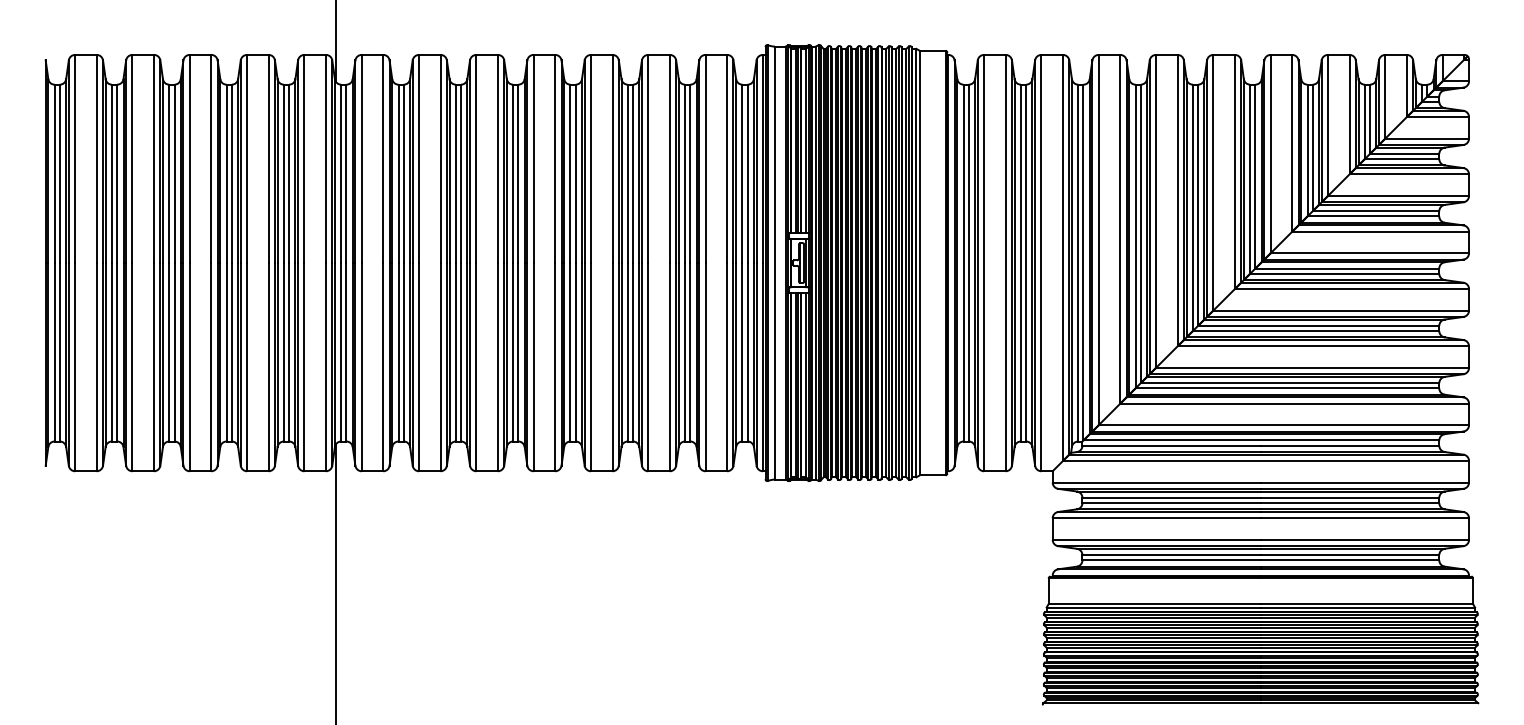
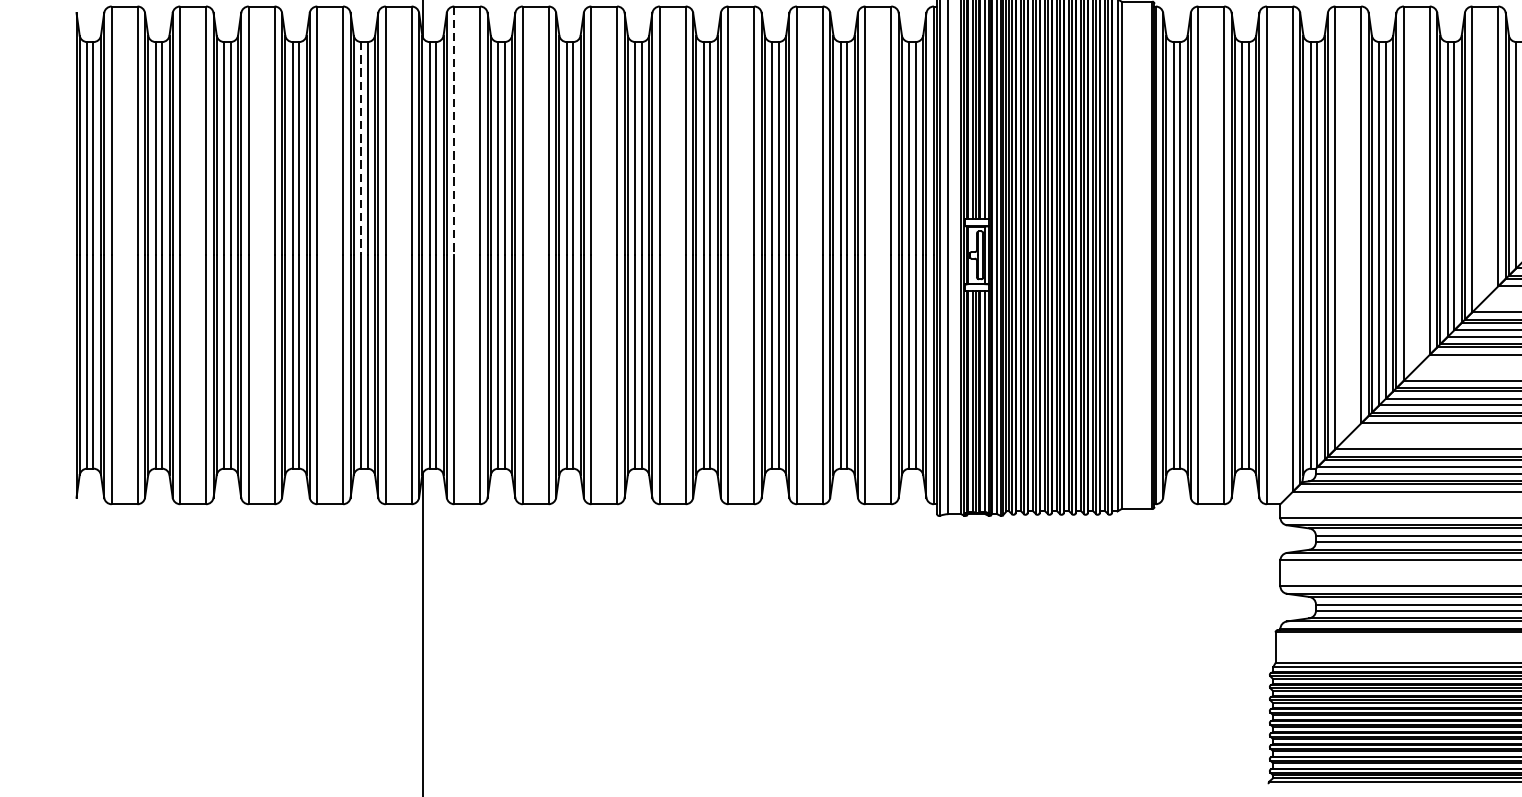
line: (361, 159) -> (454, 131), solid -> dashed
line: (283, 174) -> (360, 149), solid -> dashed

